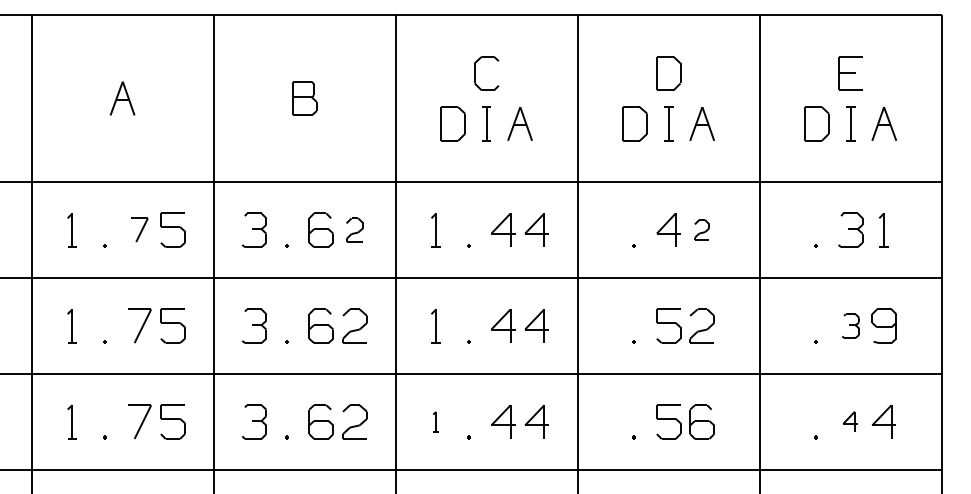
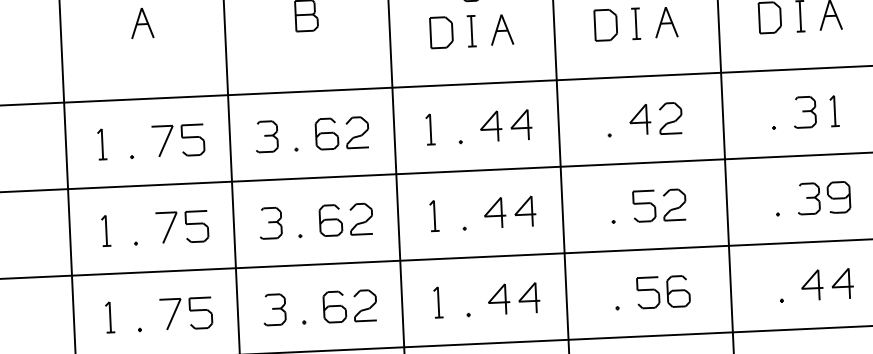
part: (139, 229) -> (162, 140), size x1.43
part: (354, 229) -> (356, 131), size x1.43
part: (701, 229) -> (670, 117), size x1.67
part: (850, 325) -> (808, 198), size x1.43
part: (435, 421) -> (437, 301), size x1.67
part: (850, 421) -> (812, 284), size x1.67

